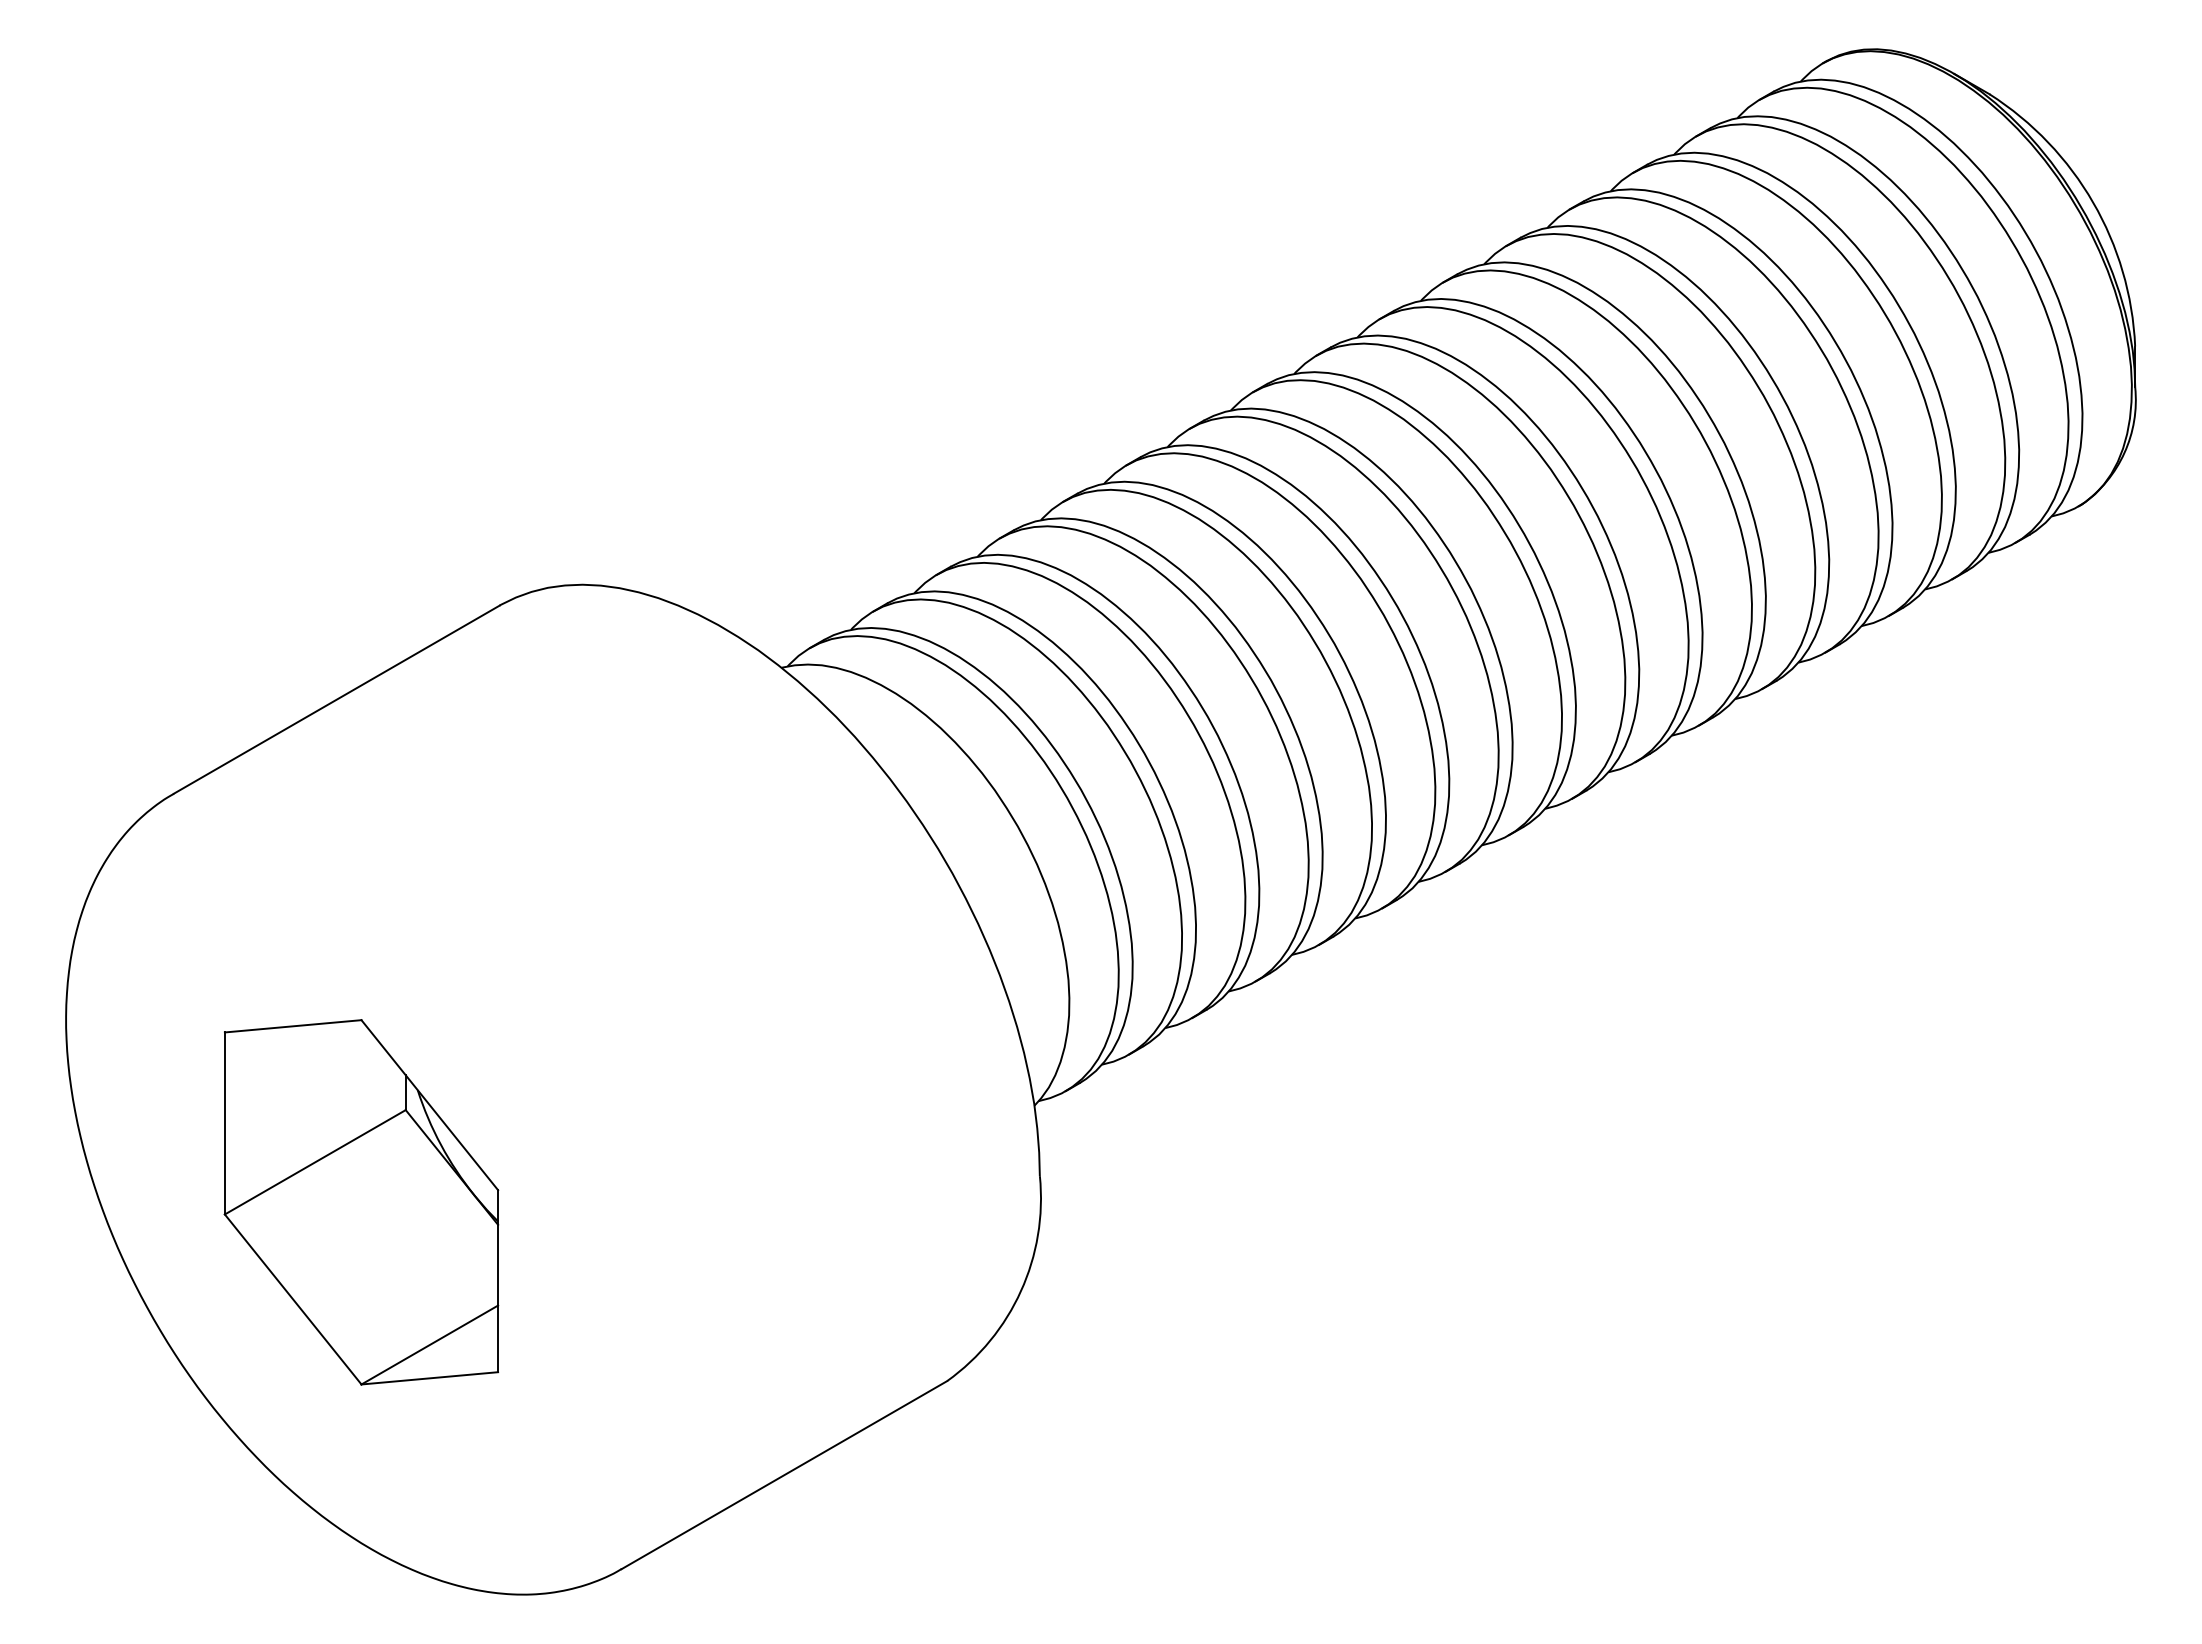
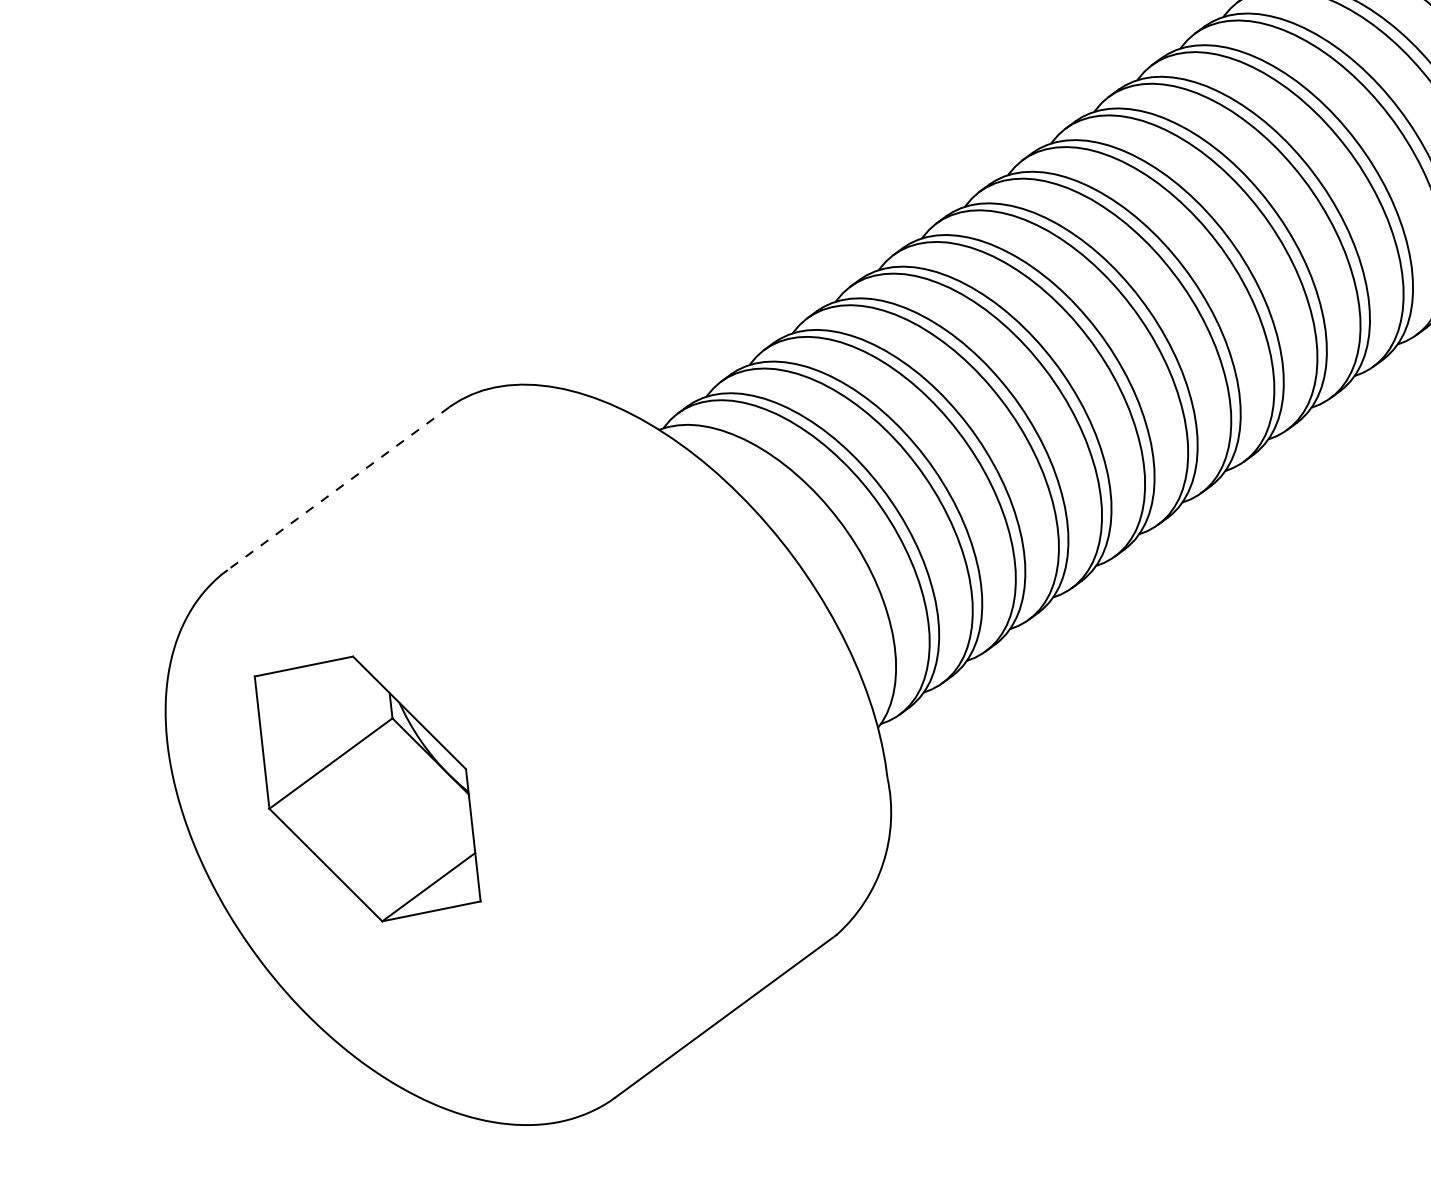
line: (336, 699) -> (338, 488), solid -> dashed
part: (361, 1202) -> (367, 789), moved

